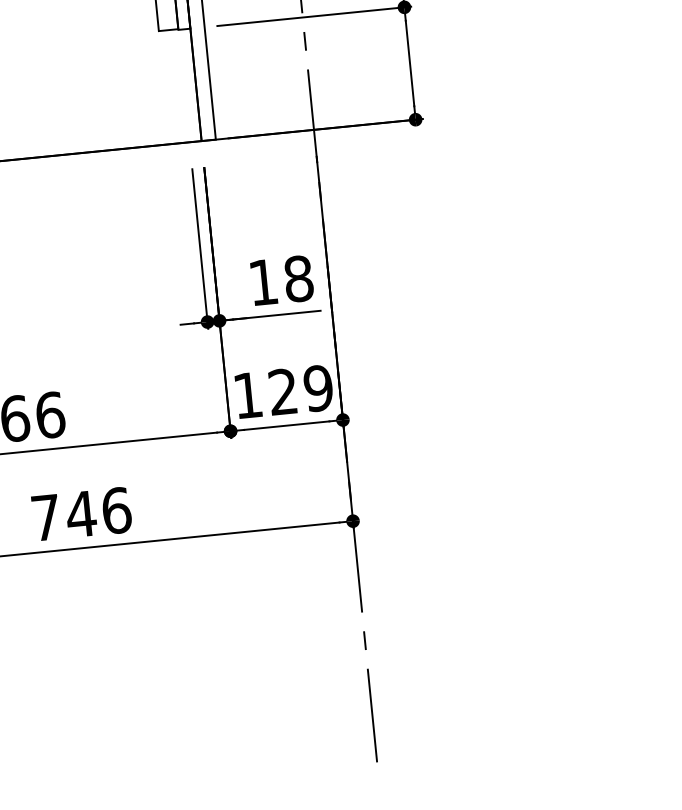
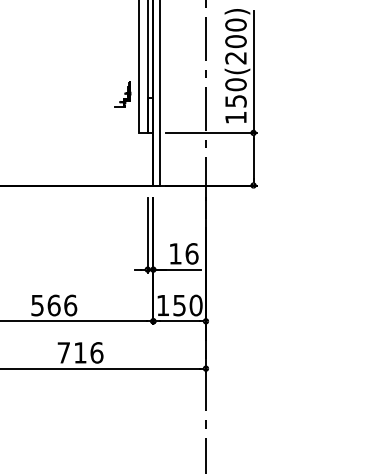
text: (297, 278) -> (191, 253), 18 -> 16
text: (300, 390) -> (187, 305), 129 -> 150
text: (81, 513) -> (80, 352), 746 -> 716

